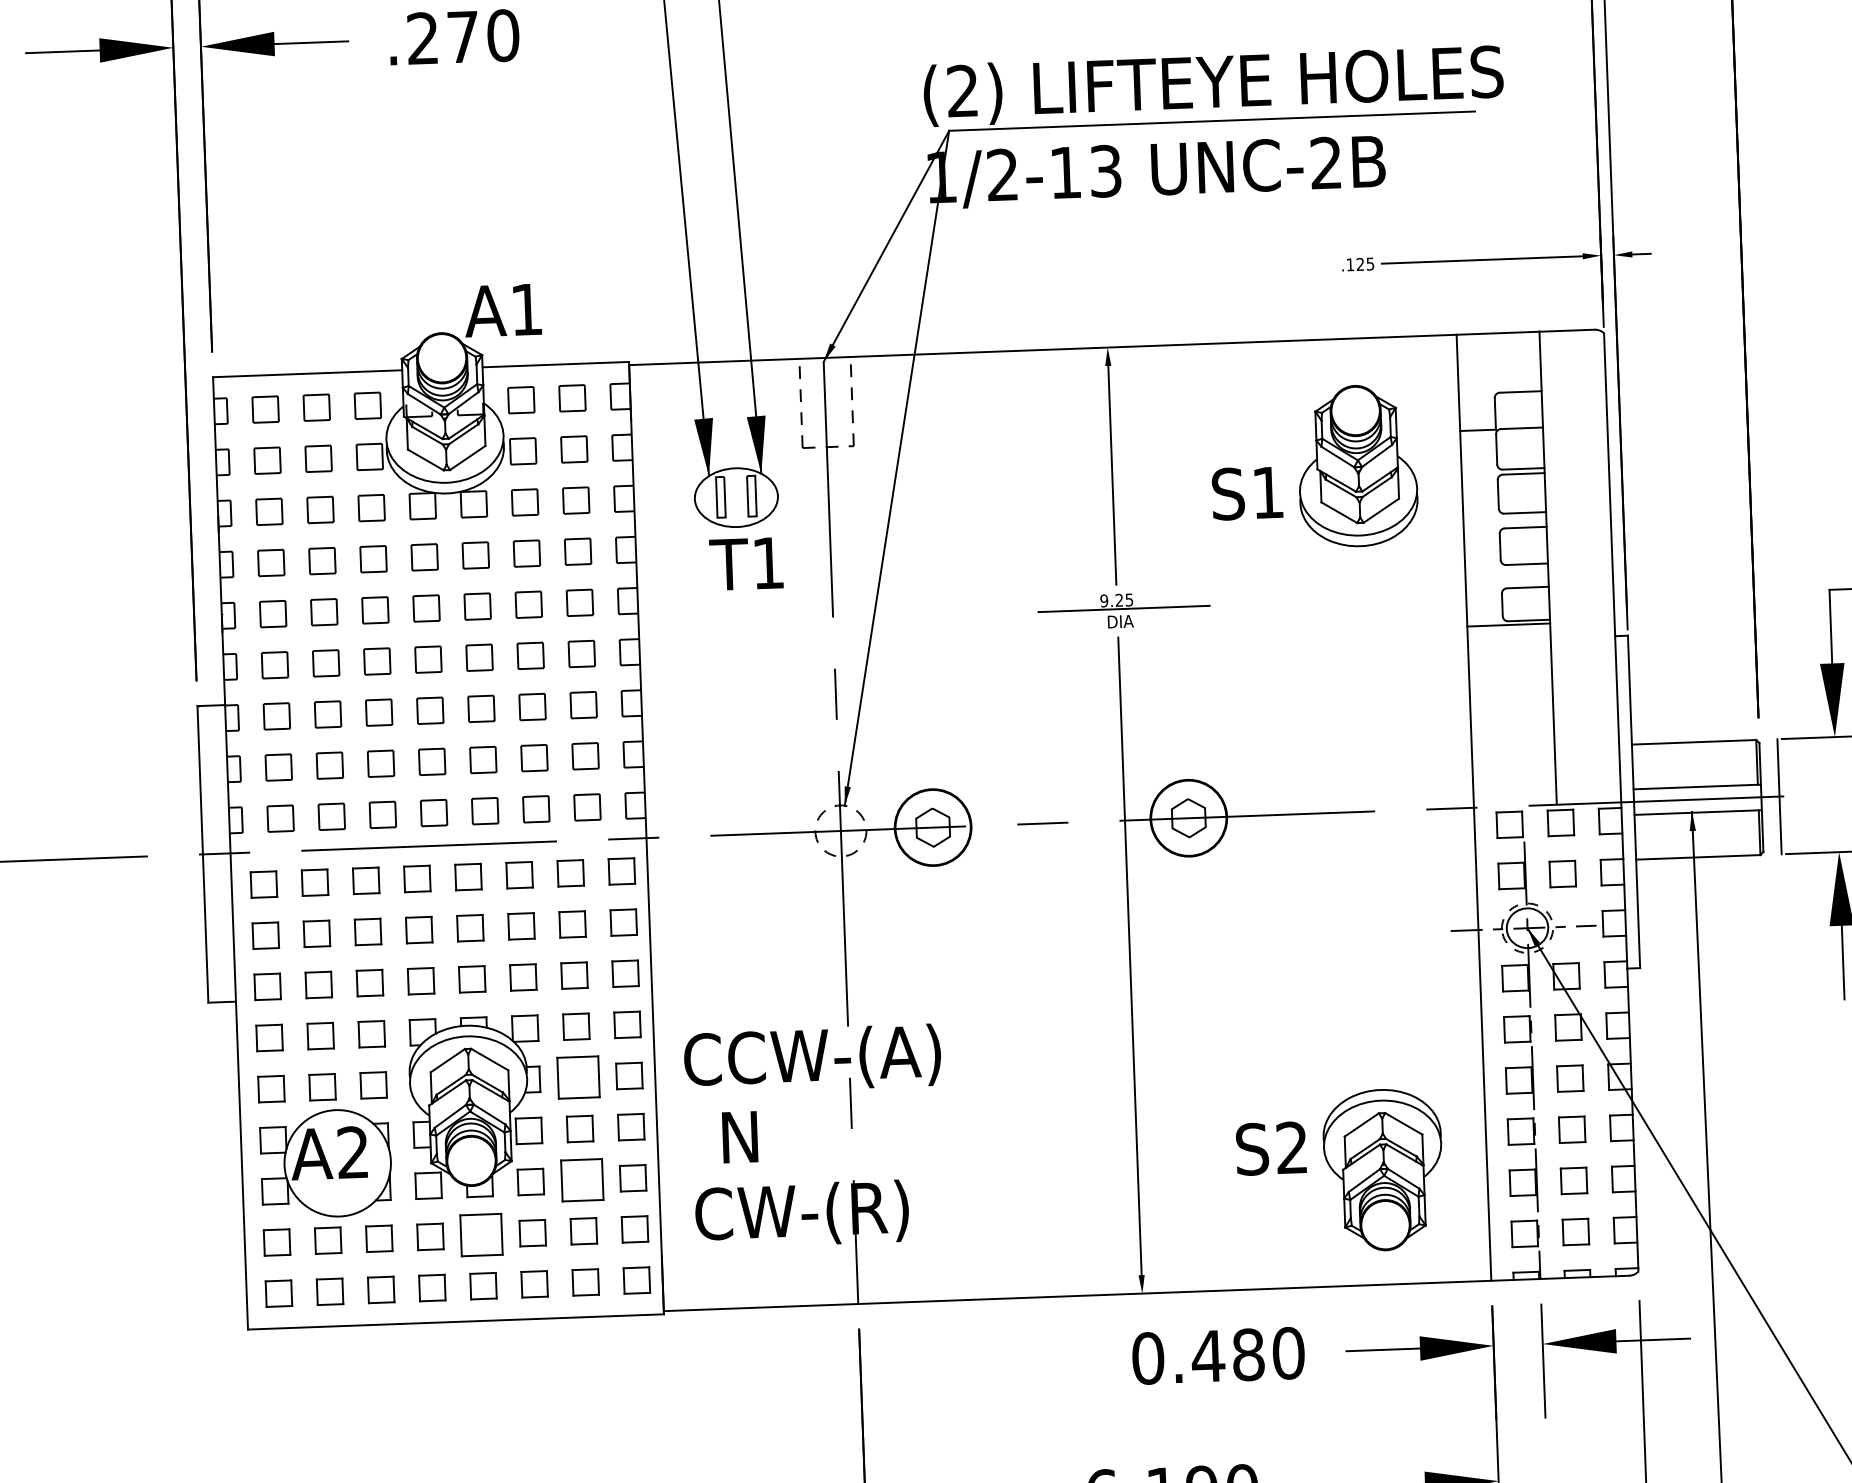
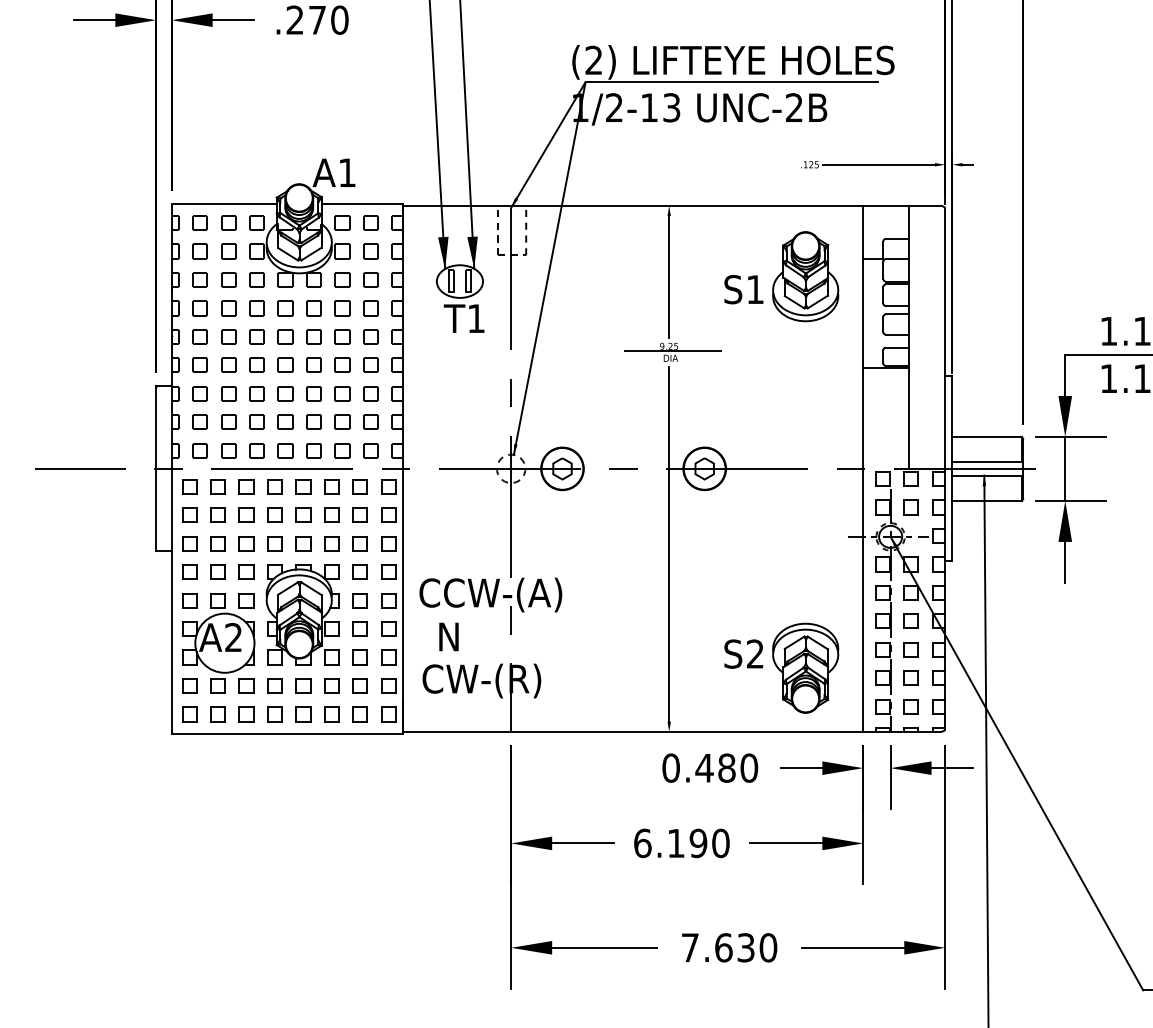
line: (1779, 795) -> (1065, 468), moved
part: (576, 1077) -> (359, 600), size x0.62
part: (580, 1180) -> (359, 657), size x0.62
part: (481, 1234) -> (303, 685), size x0.62

